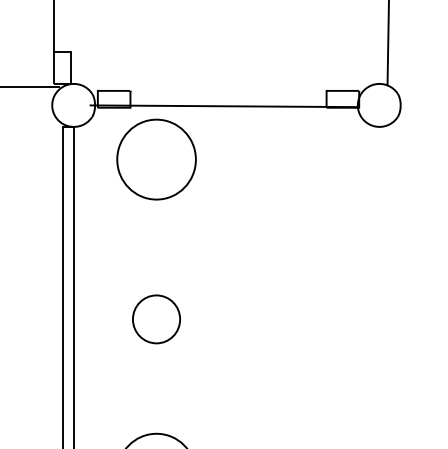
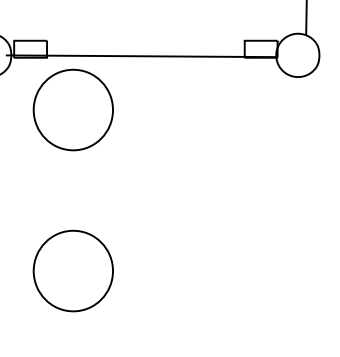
part: (156, 319) -> (73, 271), size x1.67

